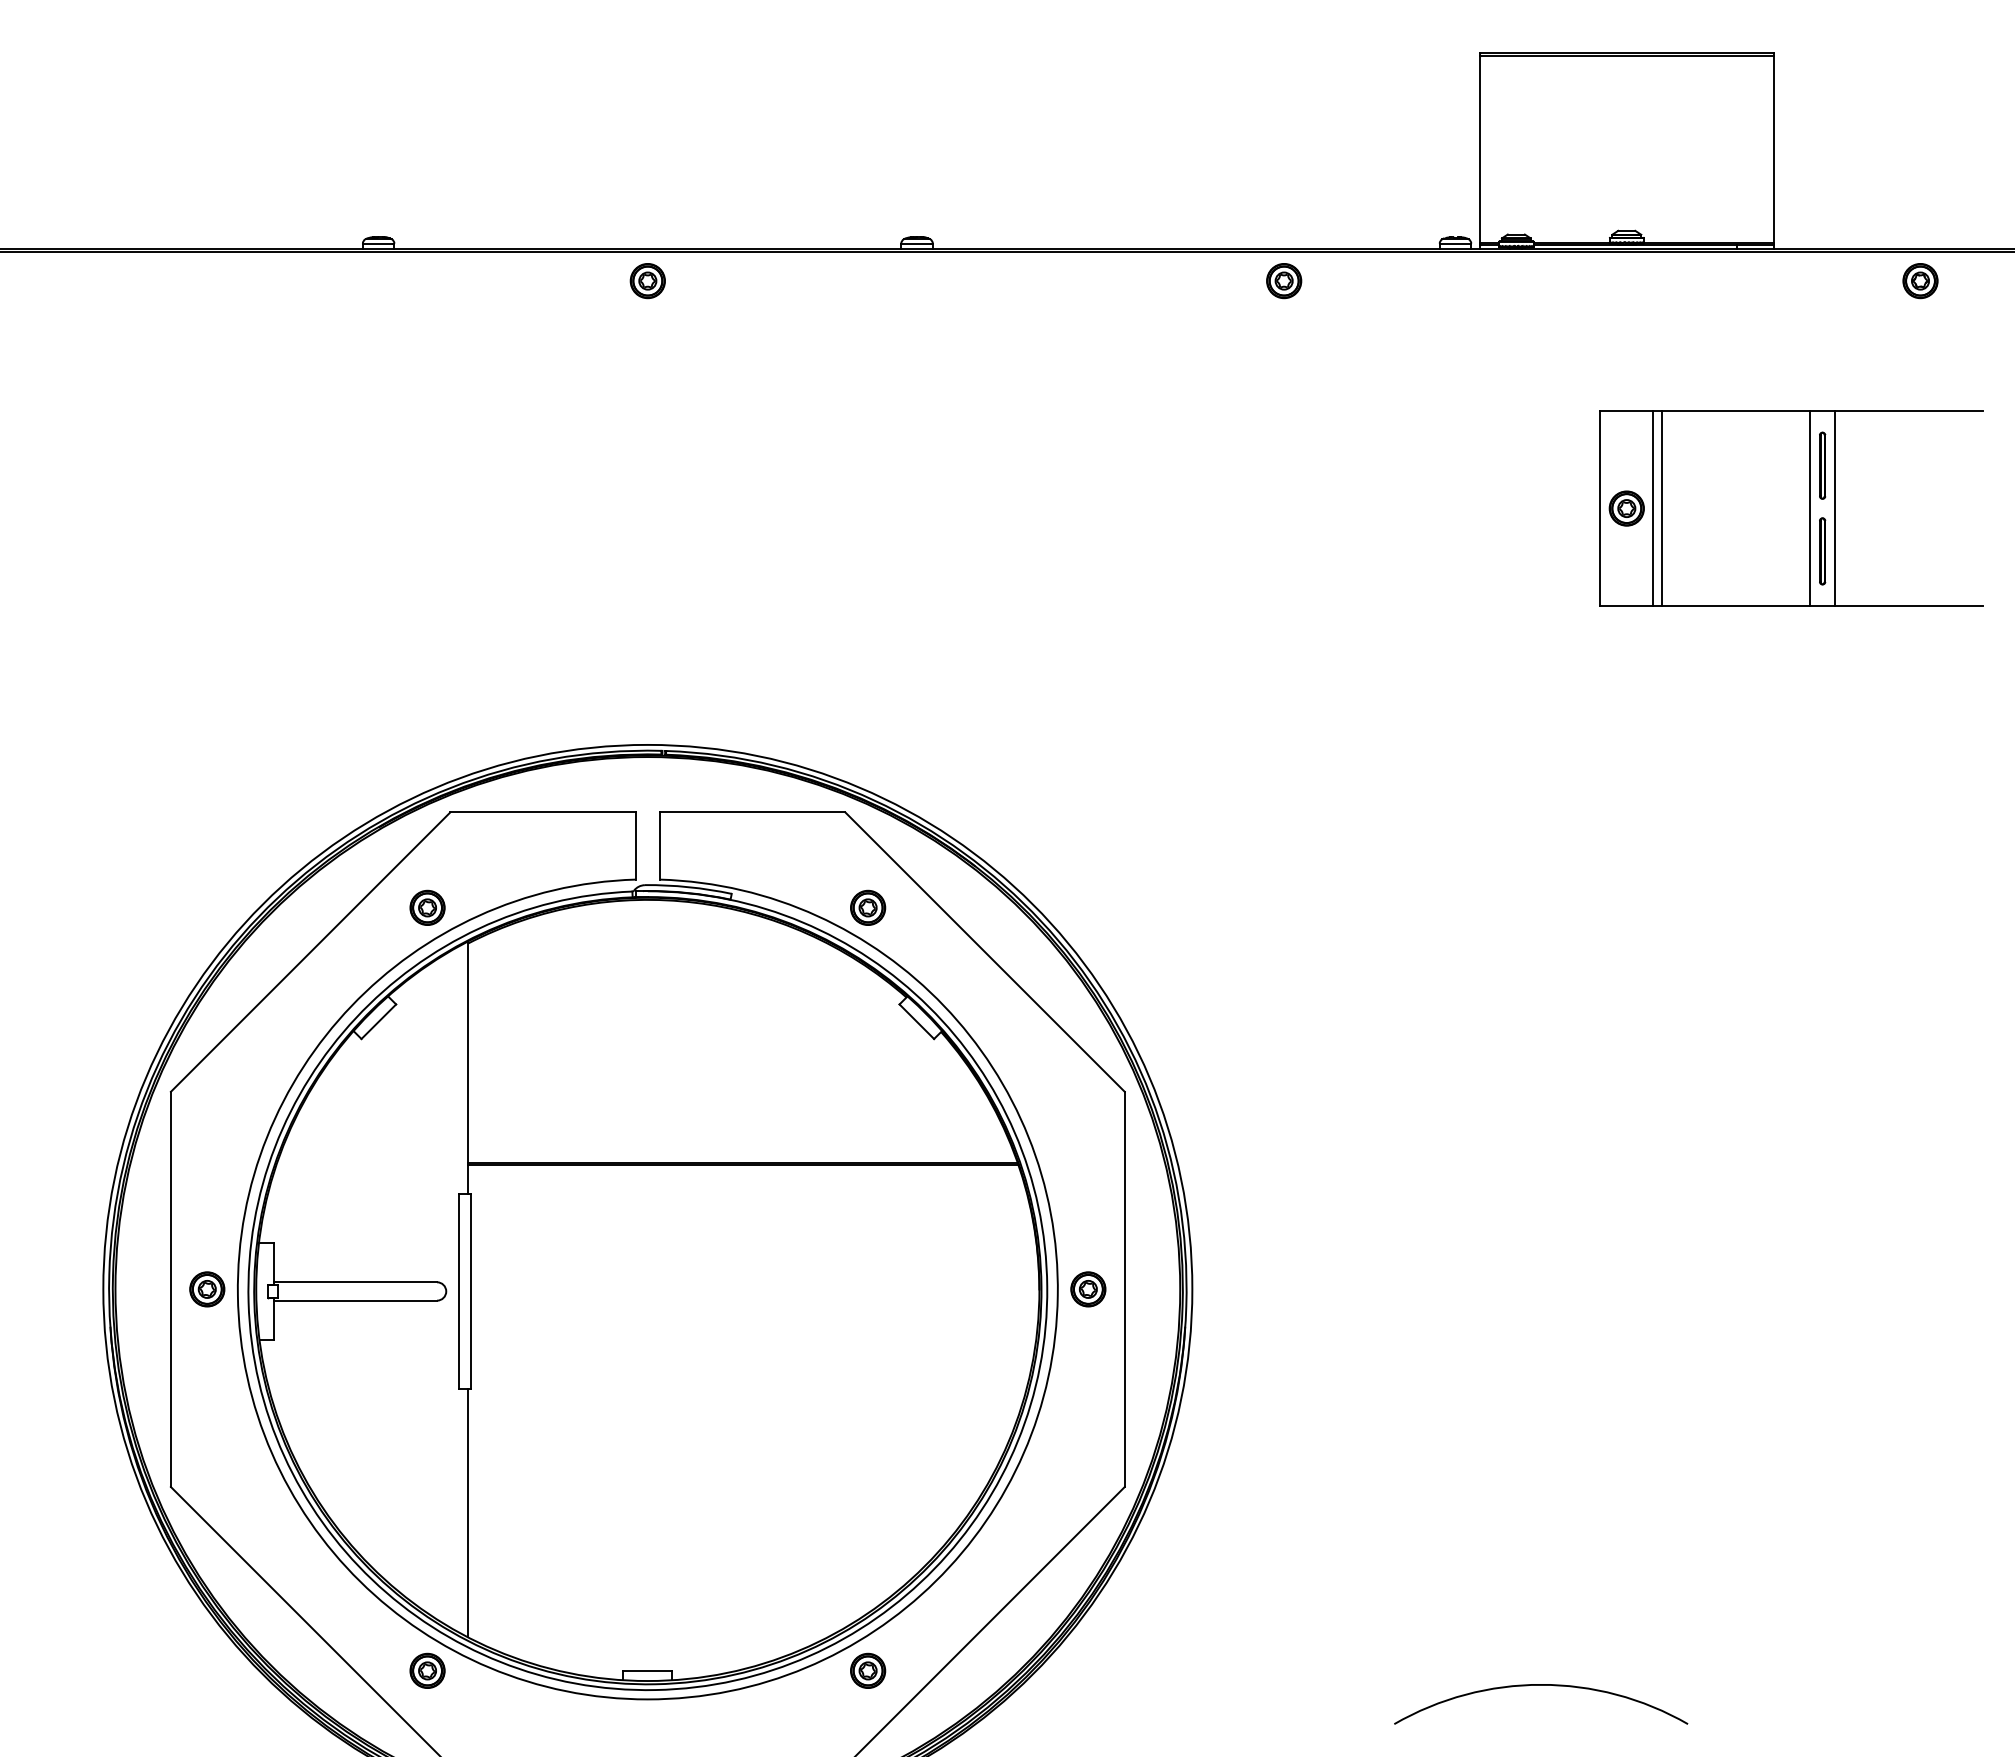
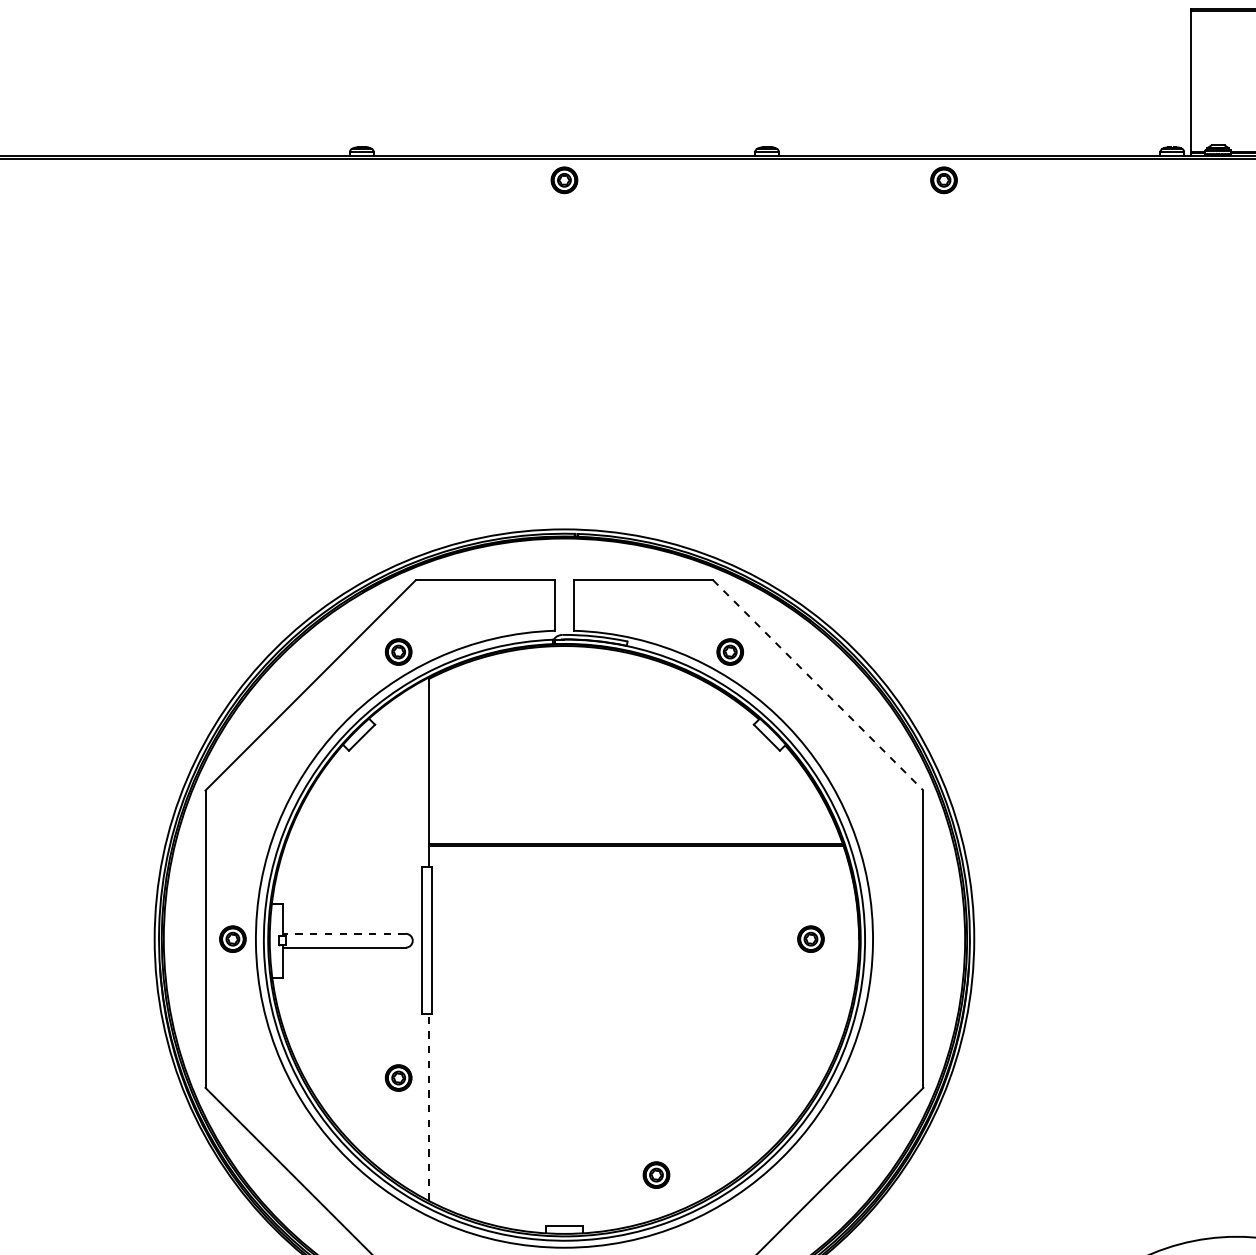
part: (1284, 281) -> (944, 180), moved
line: (985, 952) -> (818, 685), solid -> dashed
line: (355, 1282) -> (344, 933), solid -> dashed
part: (1088, 1289) -> (811, 939), moved
line: (467, 1513) -> (428, 1107), solid -> dashed
part: (427, 1670) -> (398, 1077), moved
part: (868, 1670) -> (656, 1174), moved

